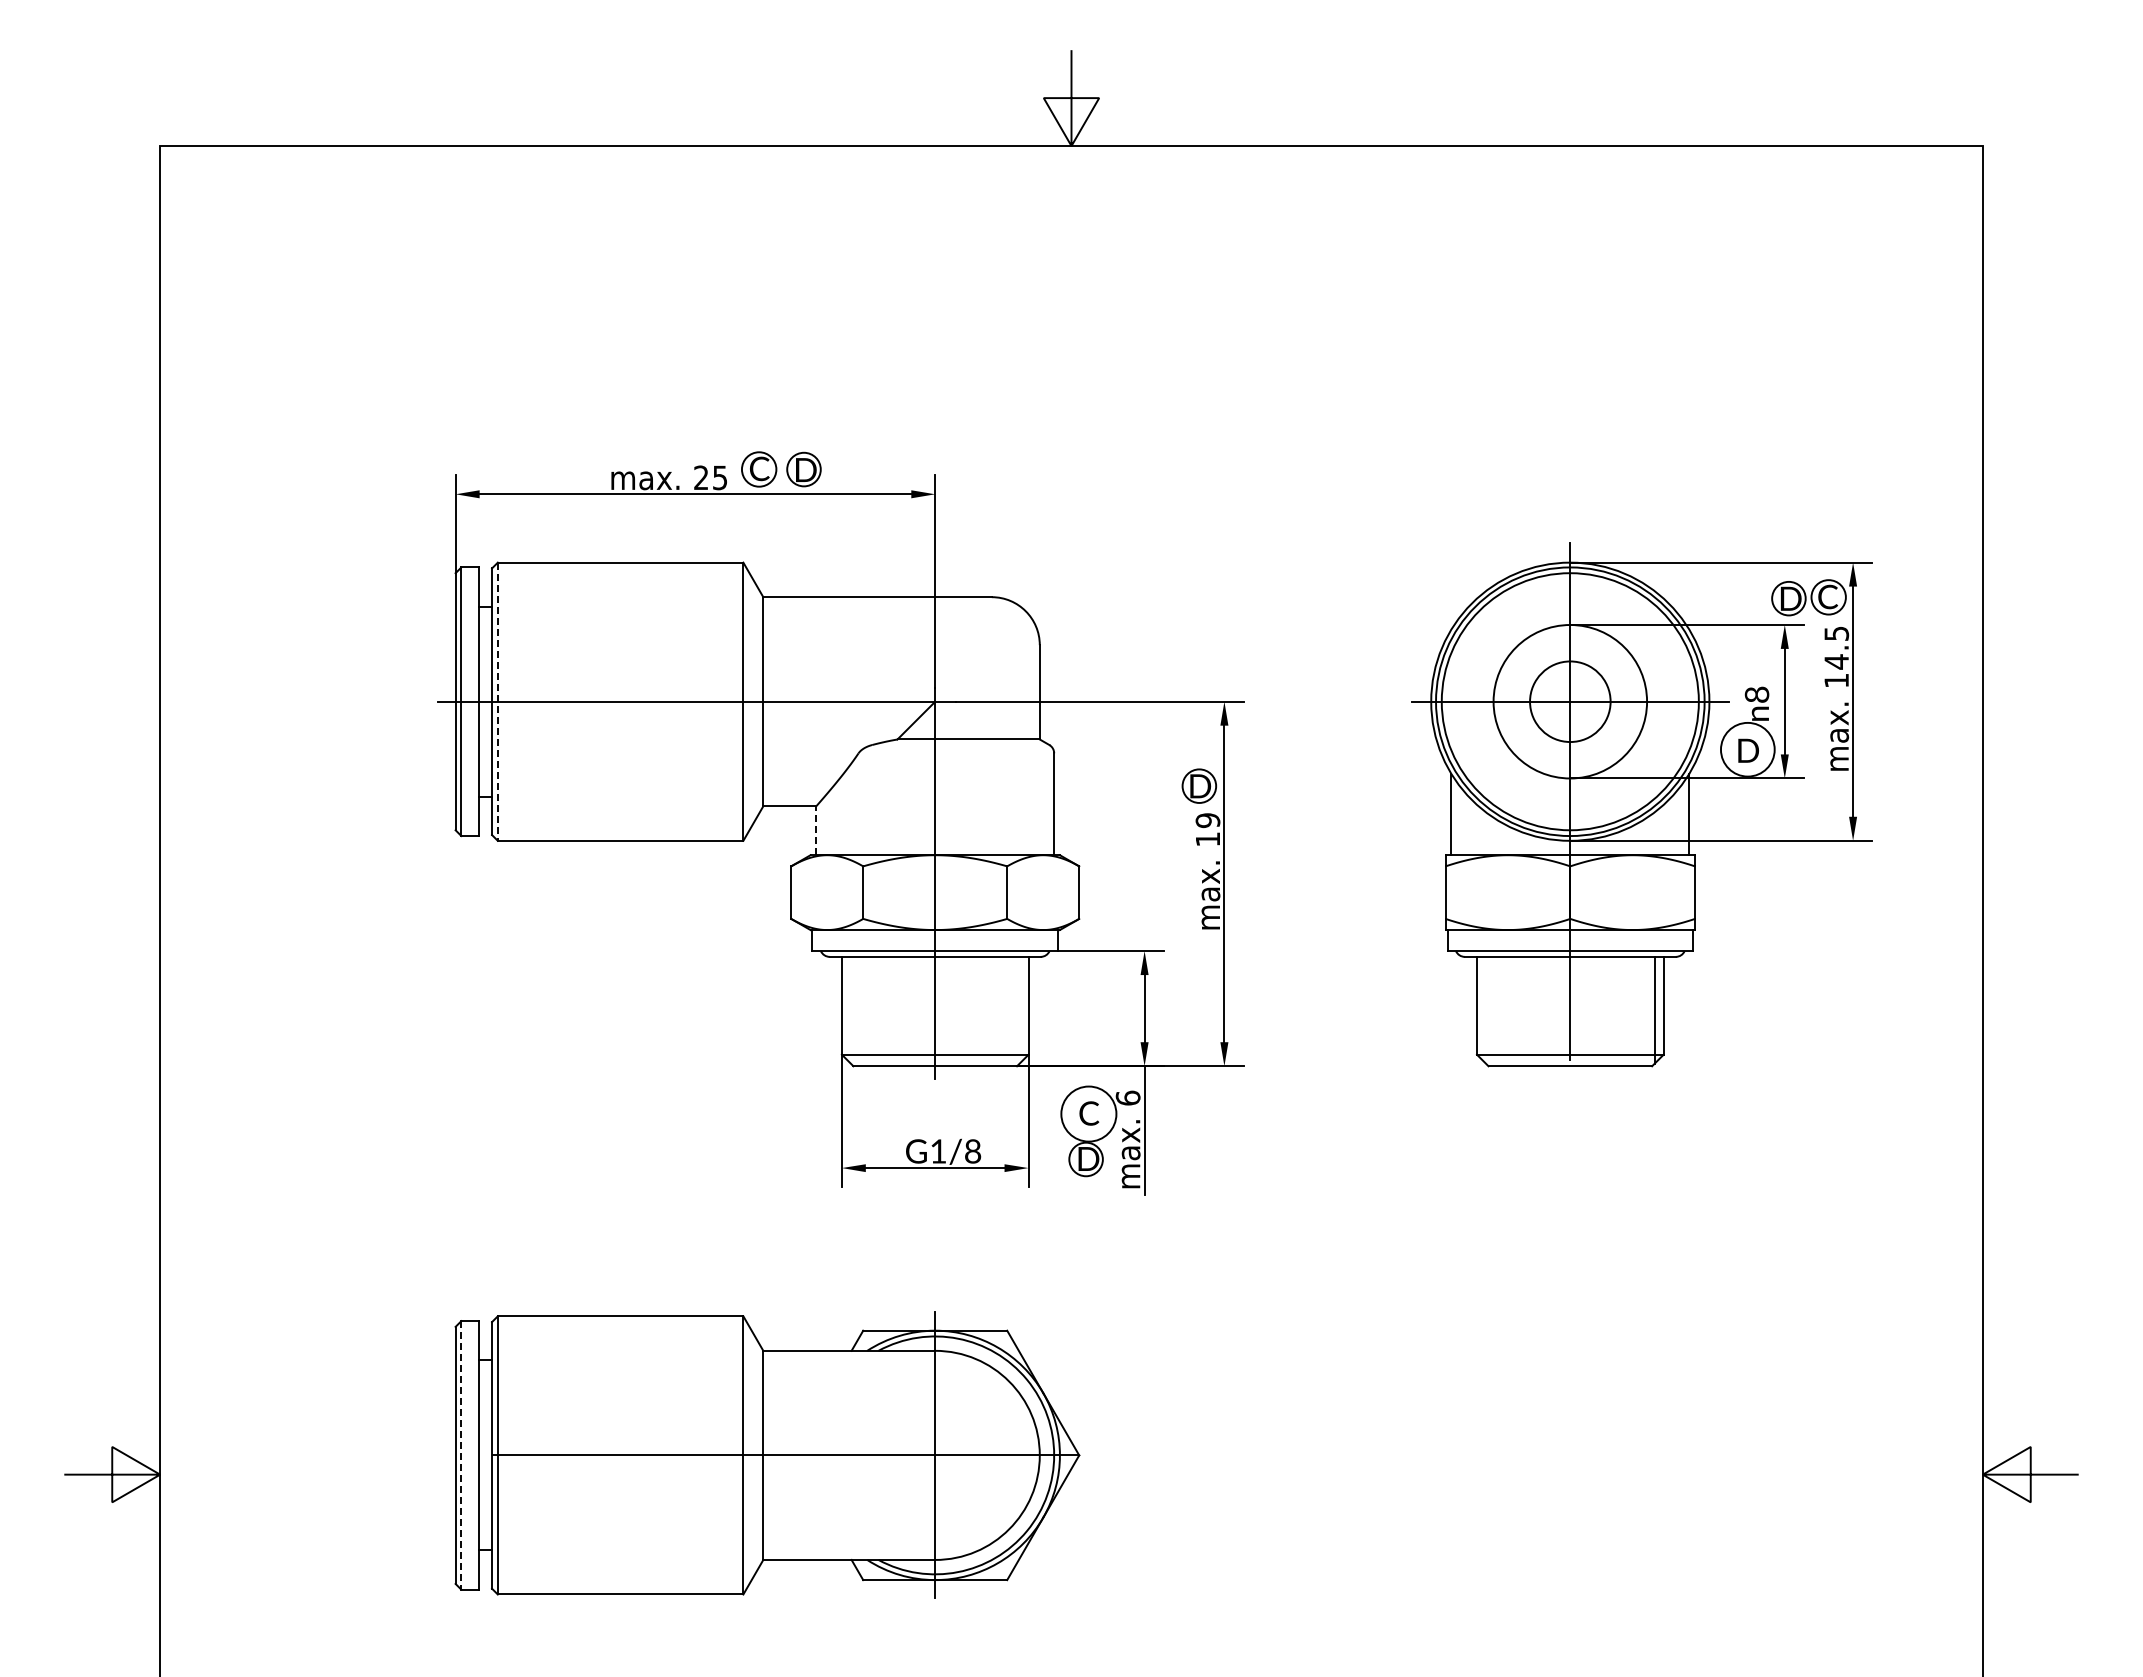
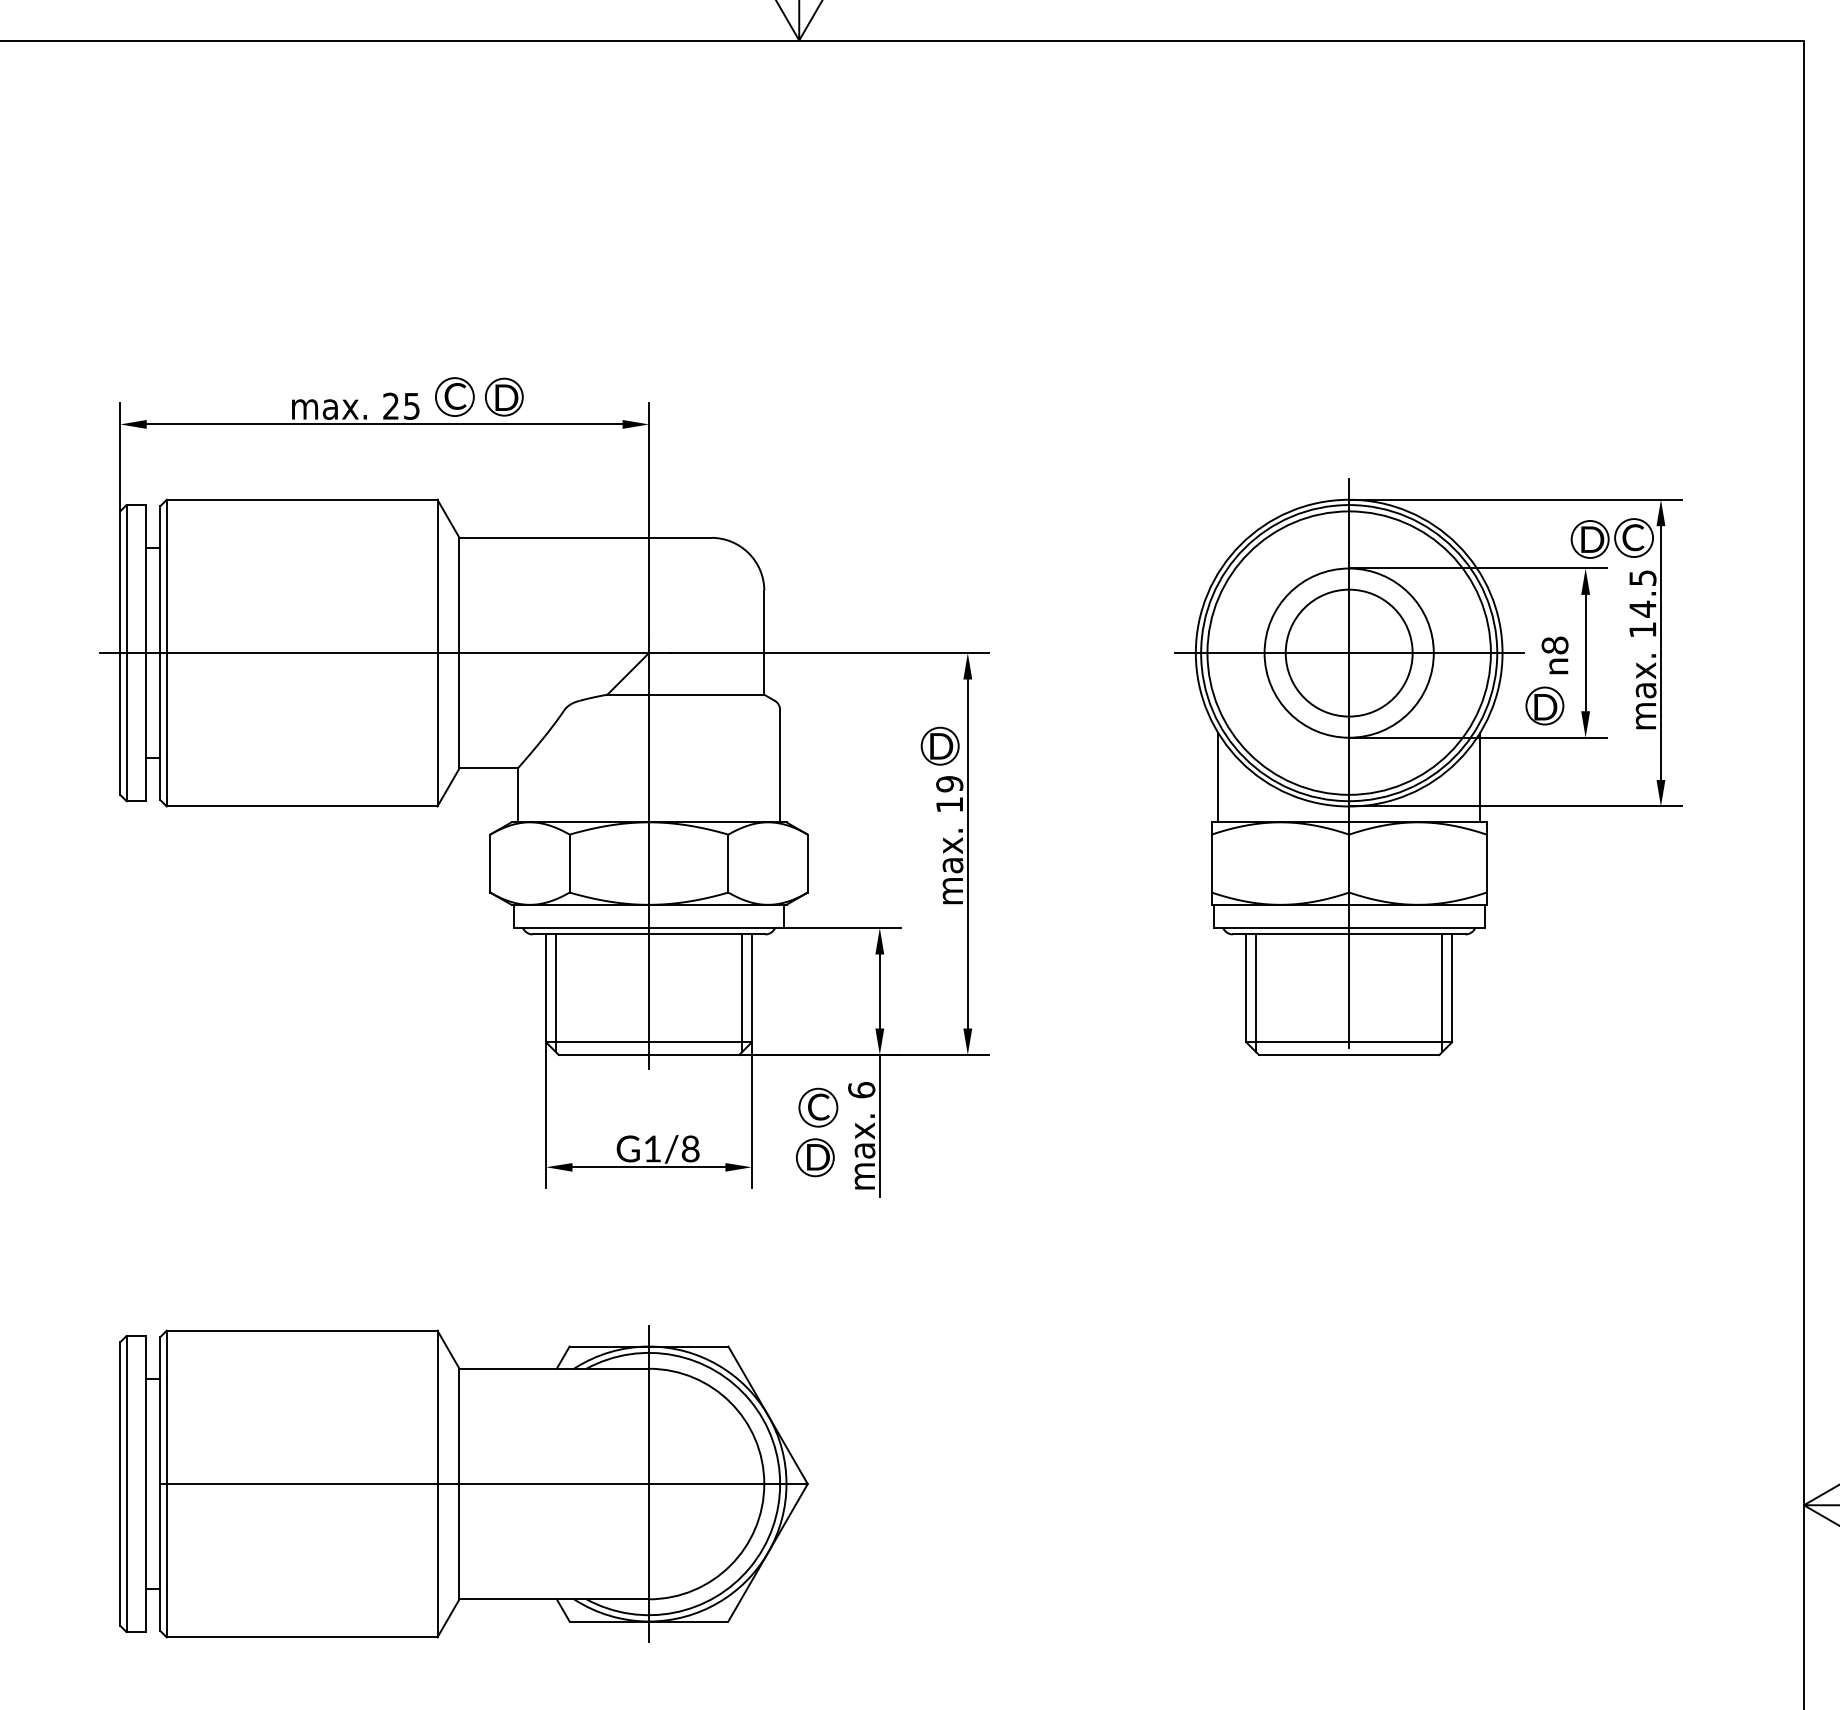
circle: (1569, 701) -> (1348, 652), size x1.43
line: (497, 702) -> (166, 653), dashed -> solid
circle: (1747, 749) -> (1544, 705), size x0.62
line: (816, 830) -> (518, 795), dashed -> solid
line: (851, 1009) -> (556, 992), added
line: (1019, 1009) -> (741, 992), added
line: (1486, 1009) -> (1256, 992), added
circle: (1088, 1113) -> (817, 1107), size x0.62
line: (461, 1455) -> (126, 1484), dashed -> solid

